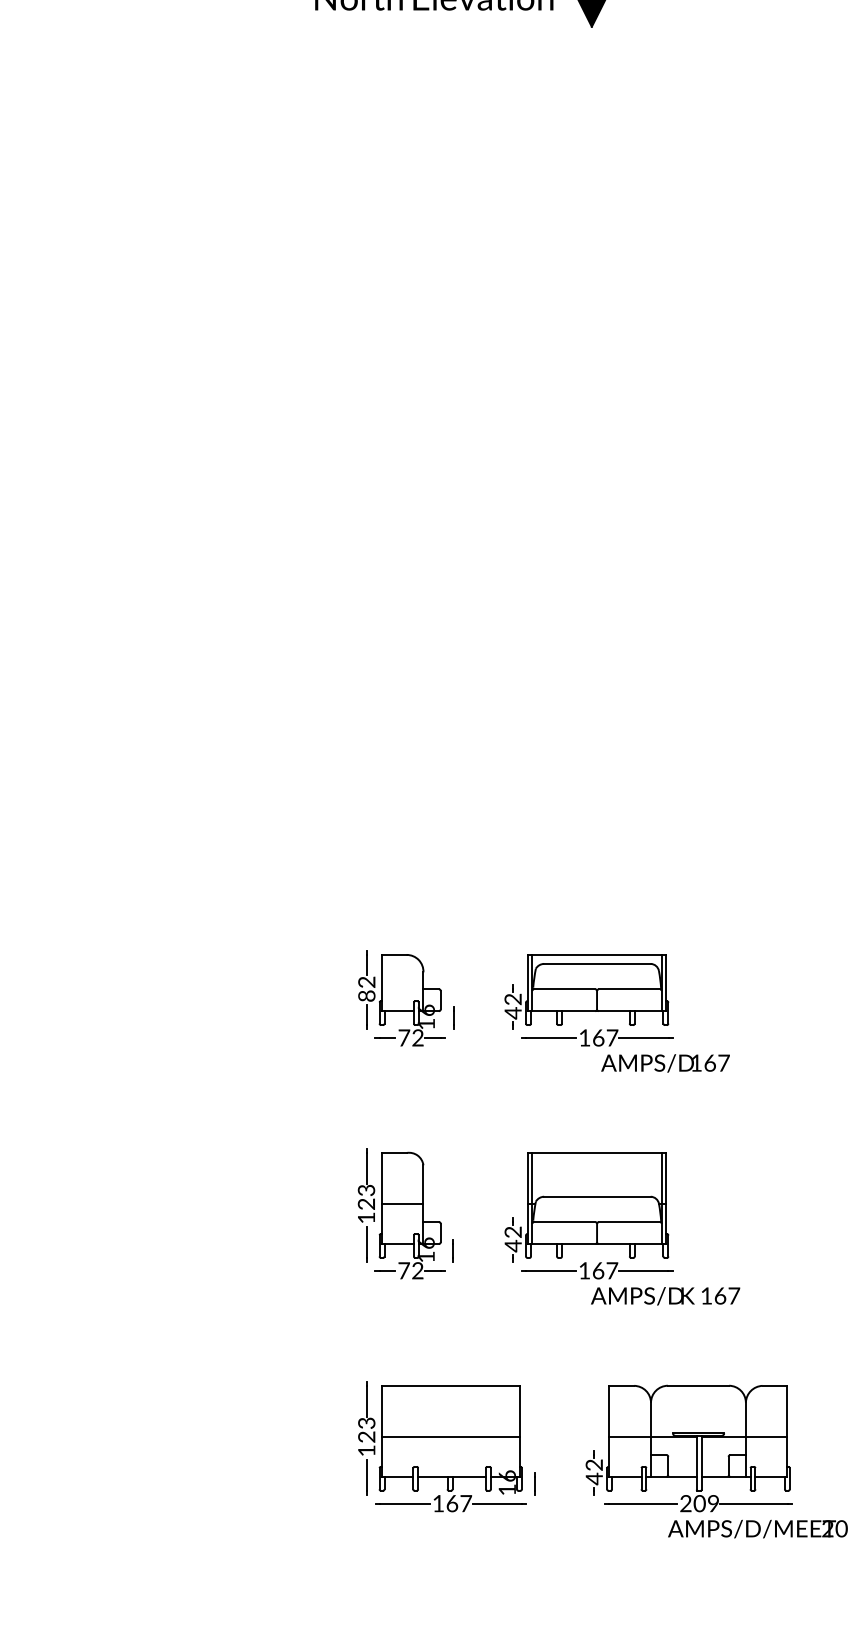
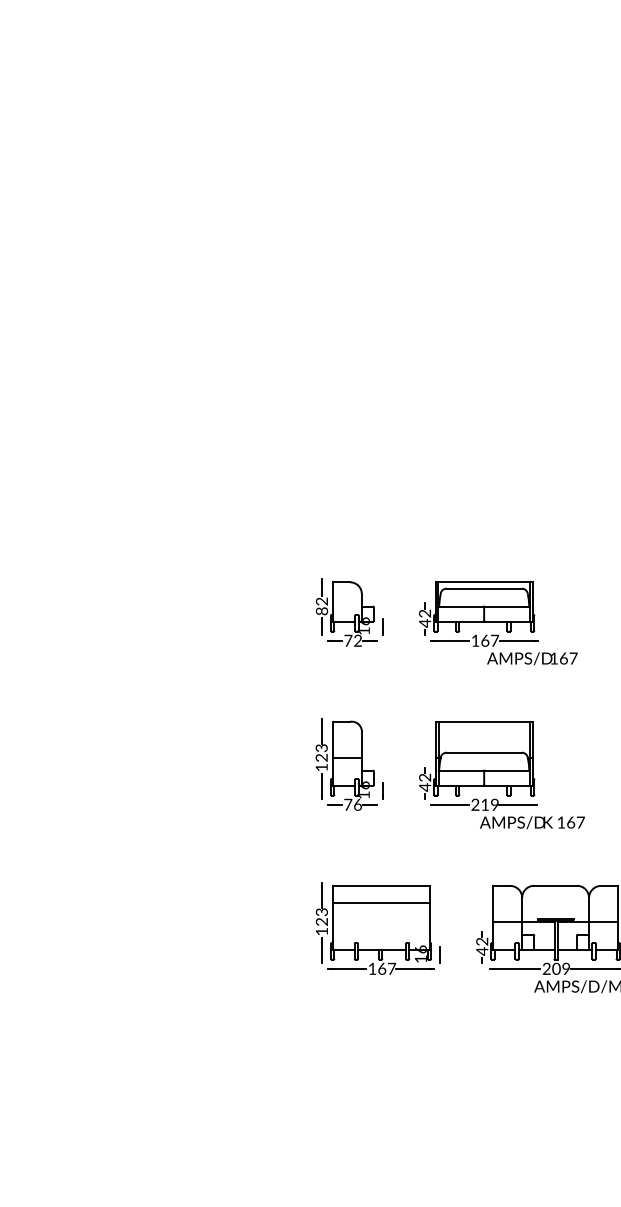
text: (417, 1270) -> (357, 804), 72 -> 76
text: (597, 1270) -> (484, 804), 167 -> 219
line: (449, 1436) -> (380, 902), moved

